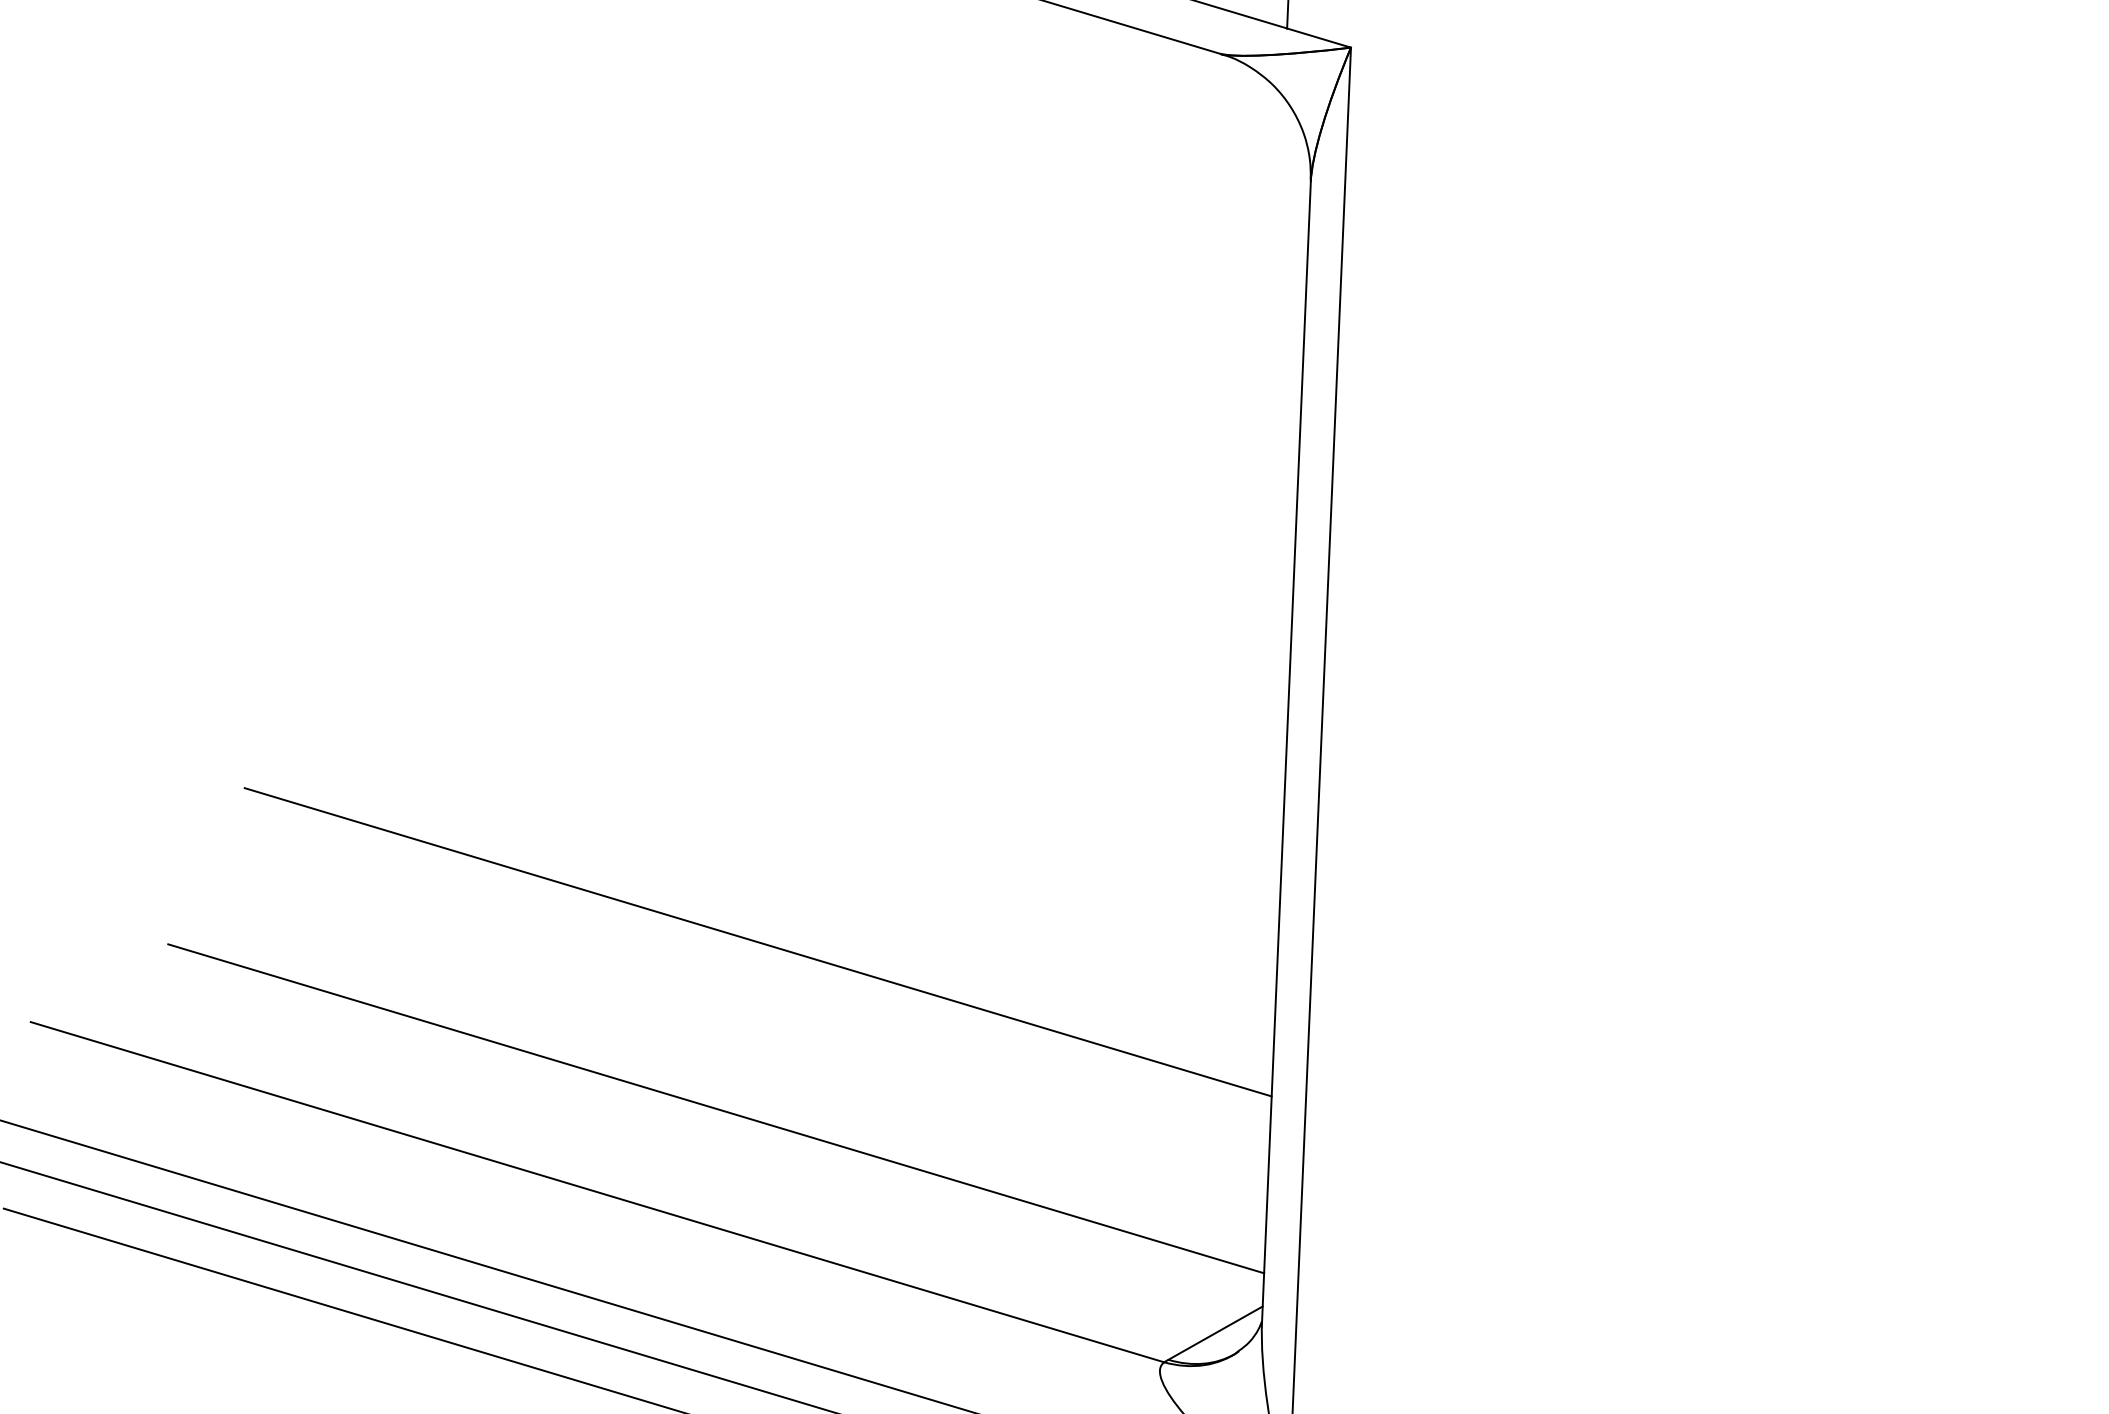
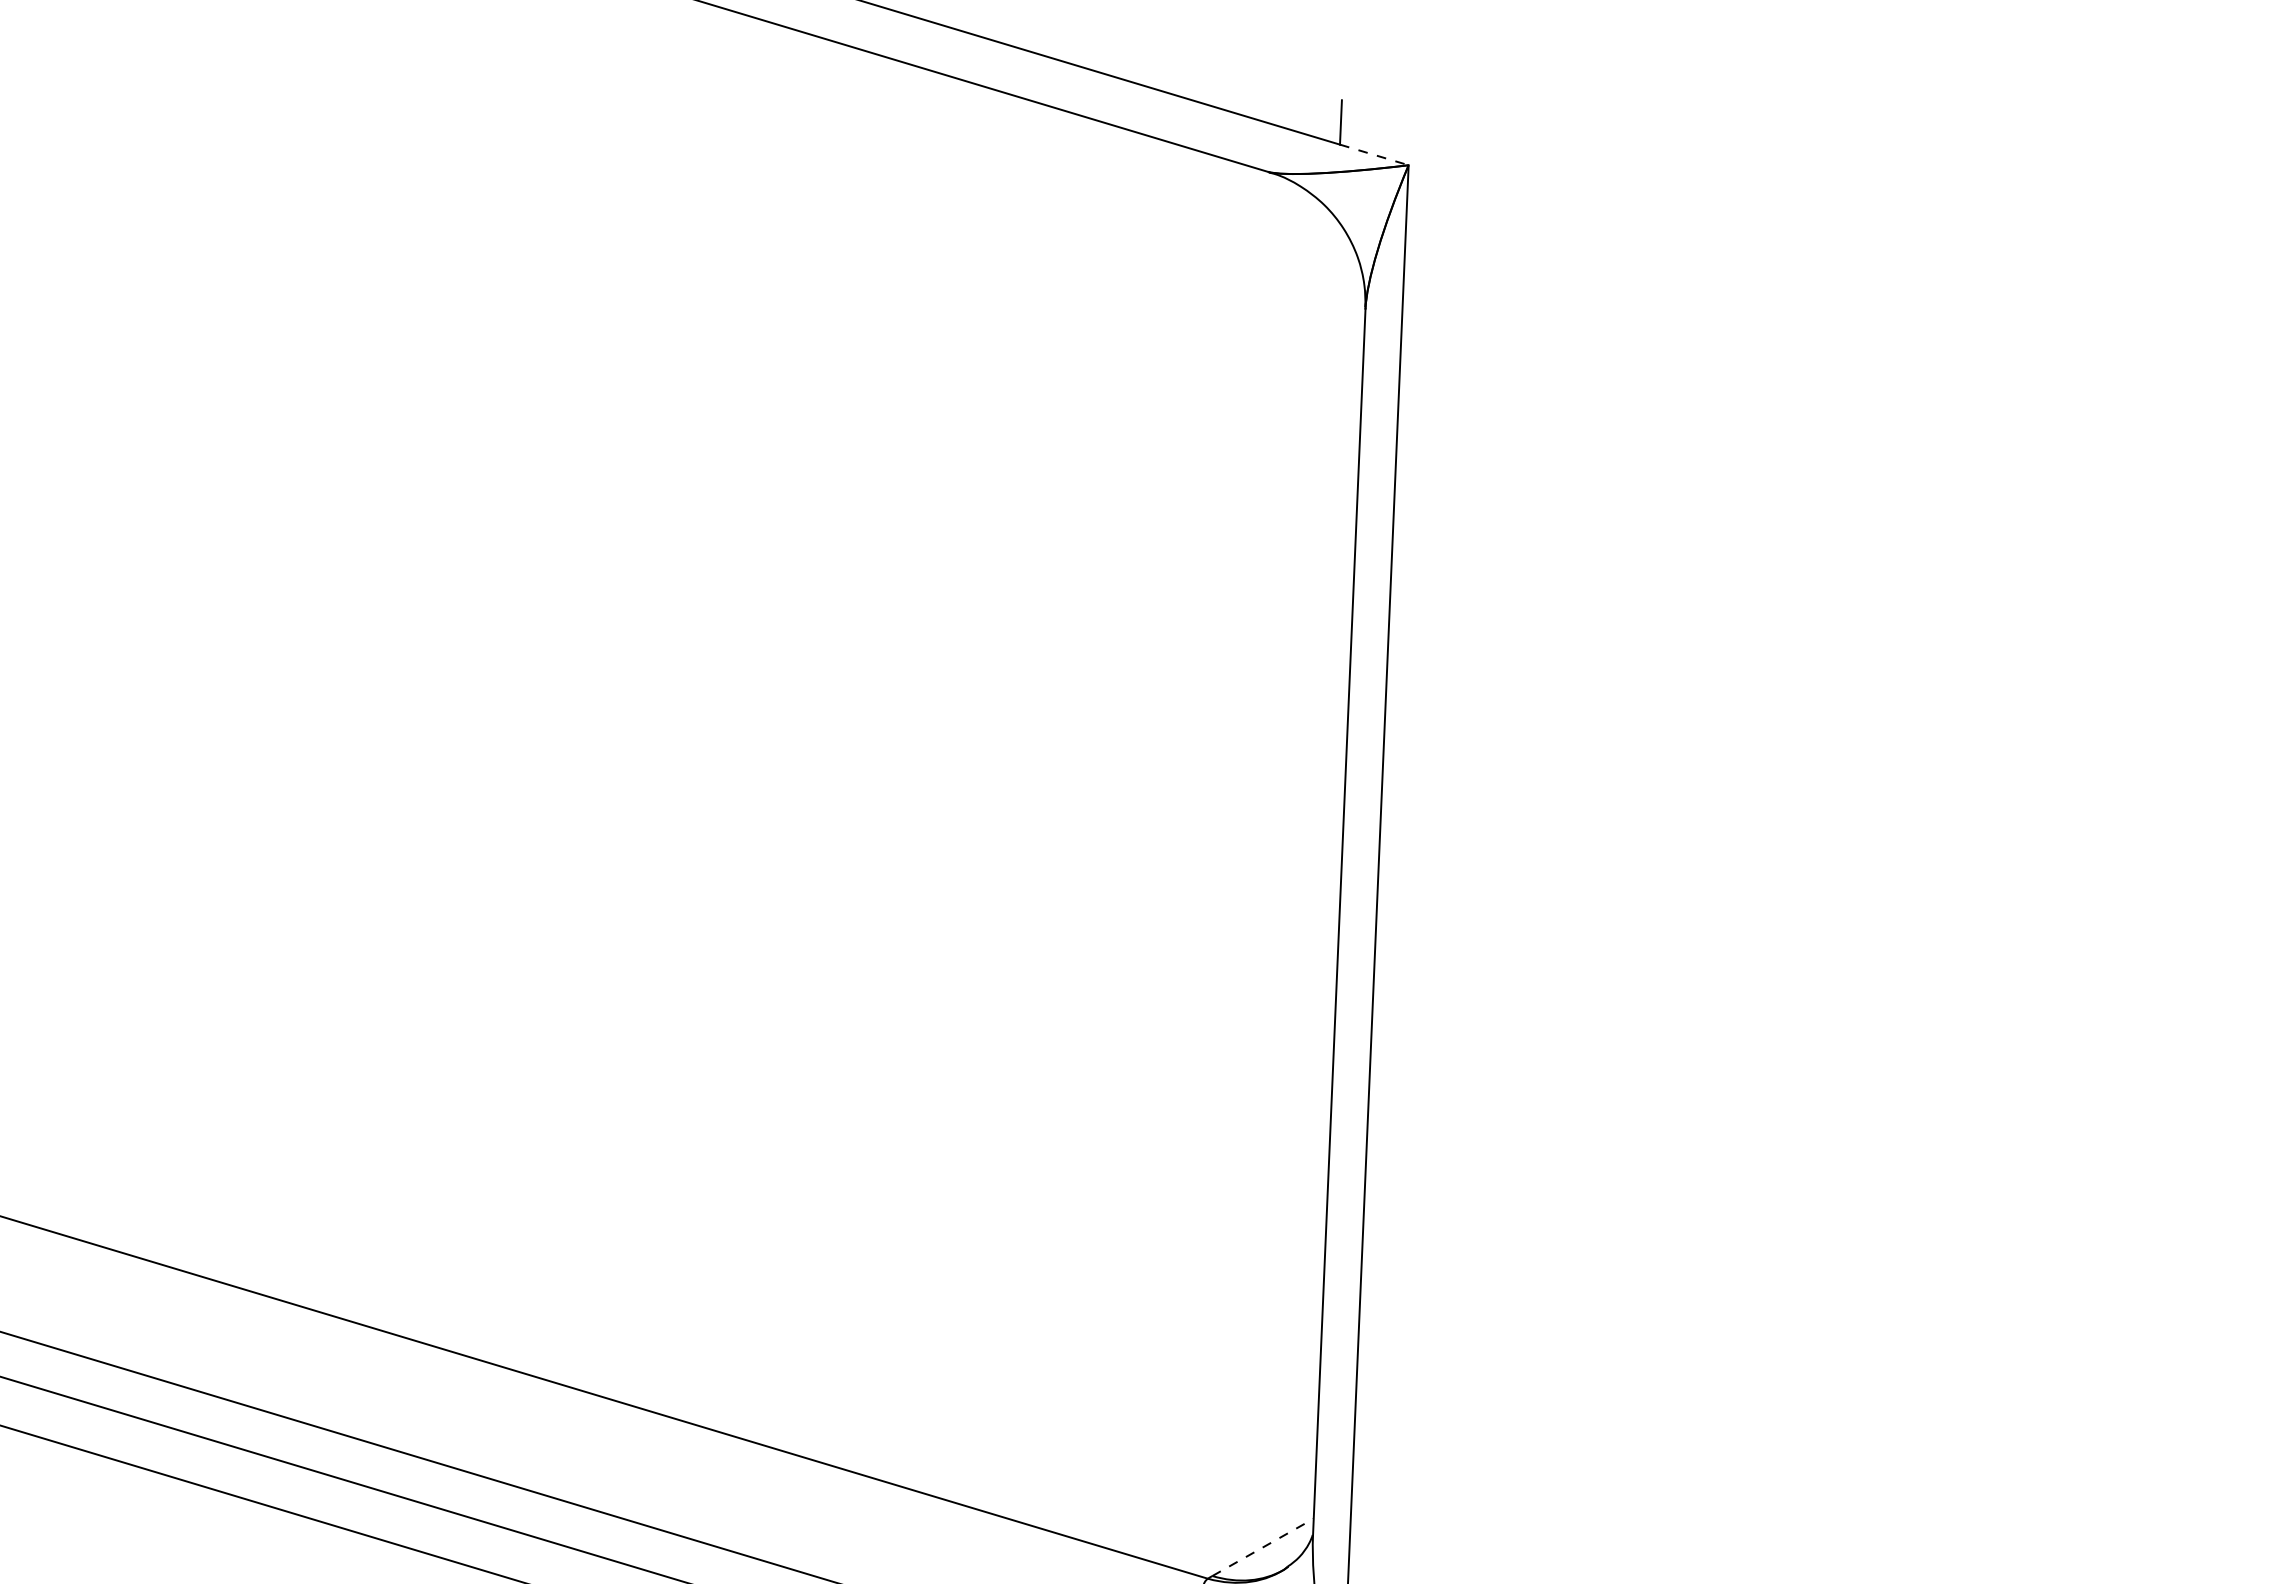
line: (1319, 37) -> (1374, 154), solid -> dashed
line: (758, 941) -> (771, 1126), removed
line: (716, 1109) -> (726, 1306), removed
line: (1215, 1333) -> (1263, 1547), solid -> dashed

